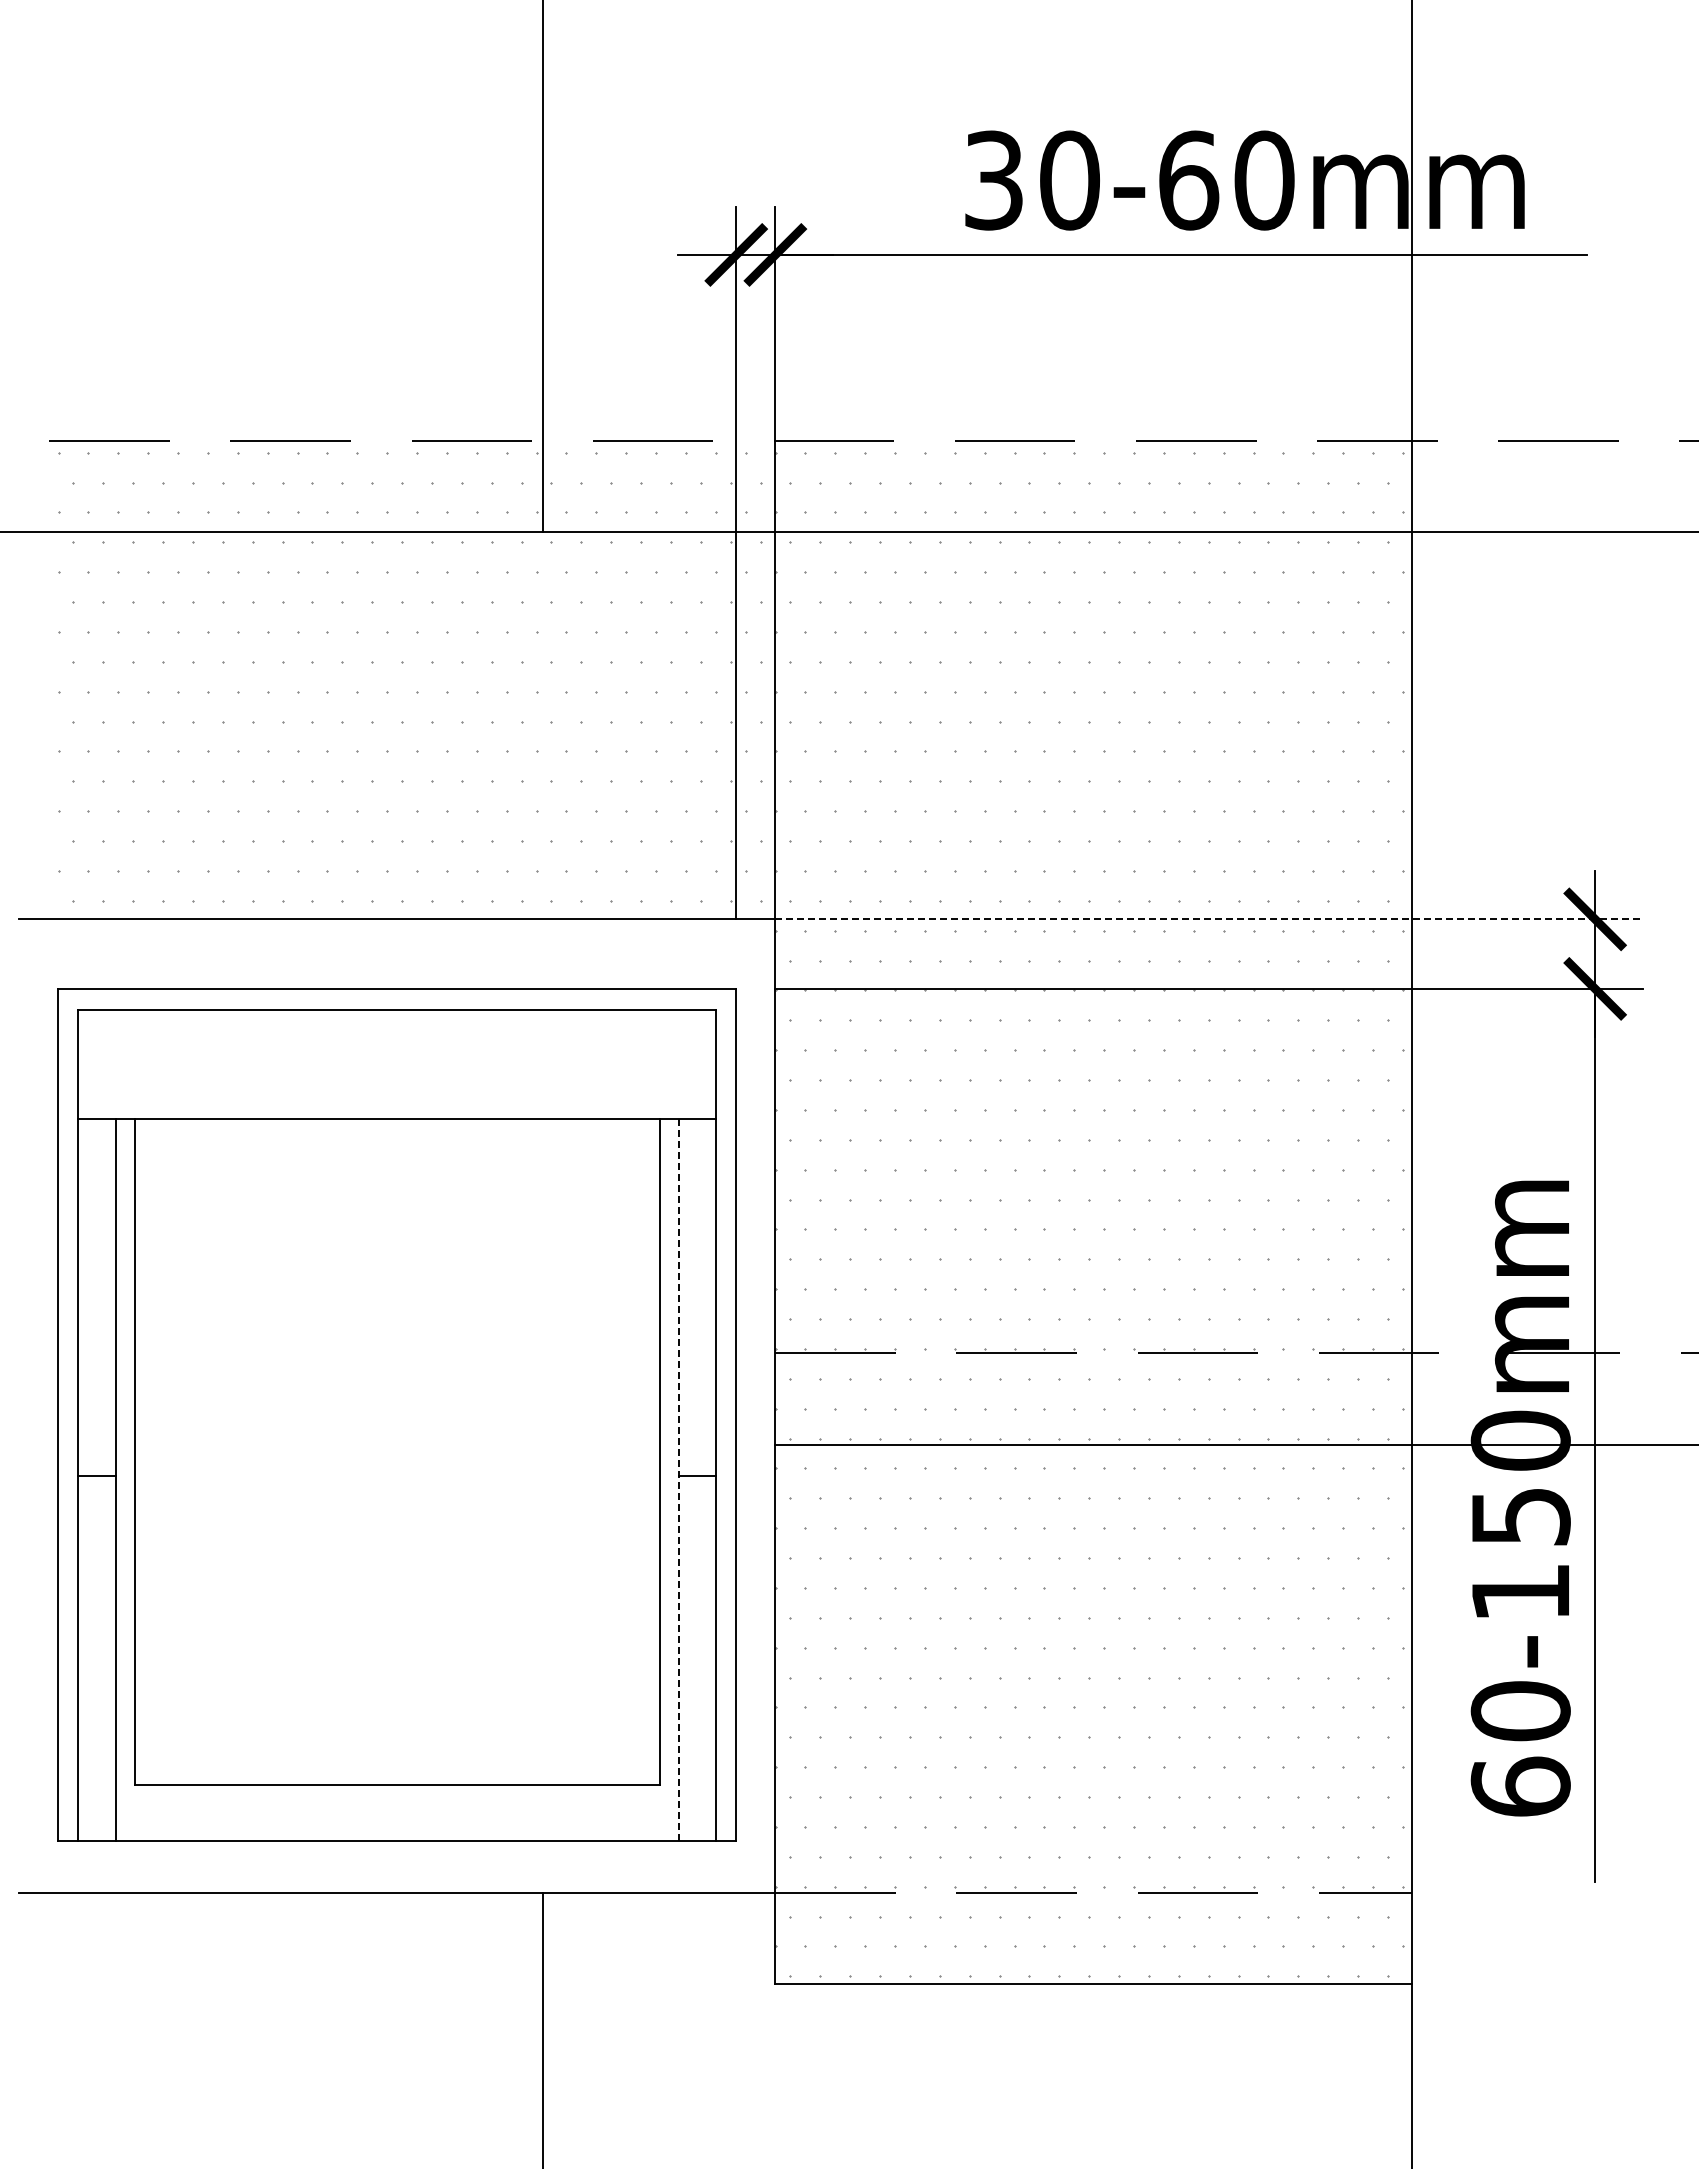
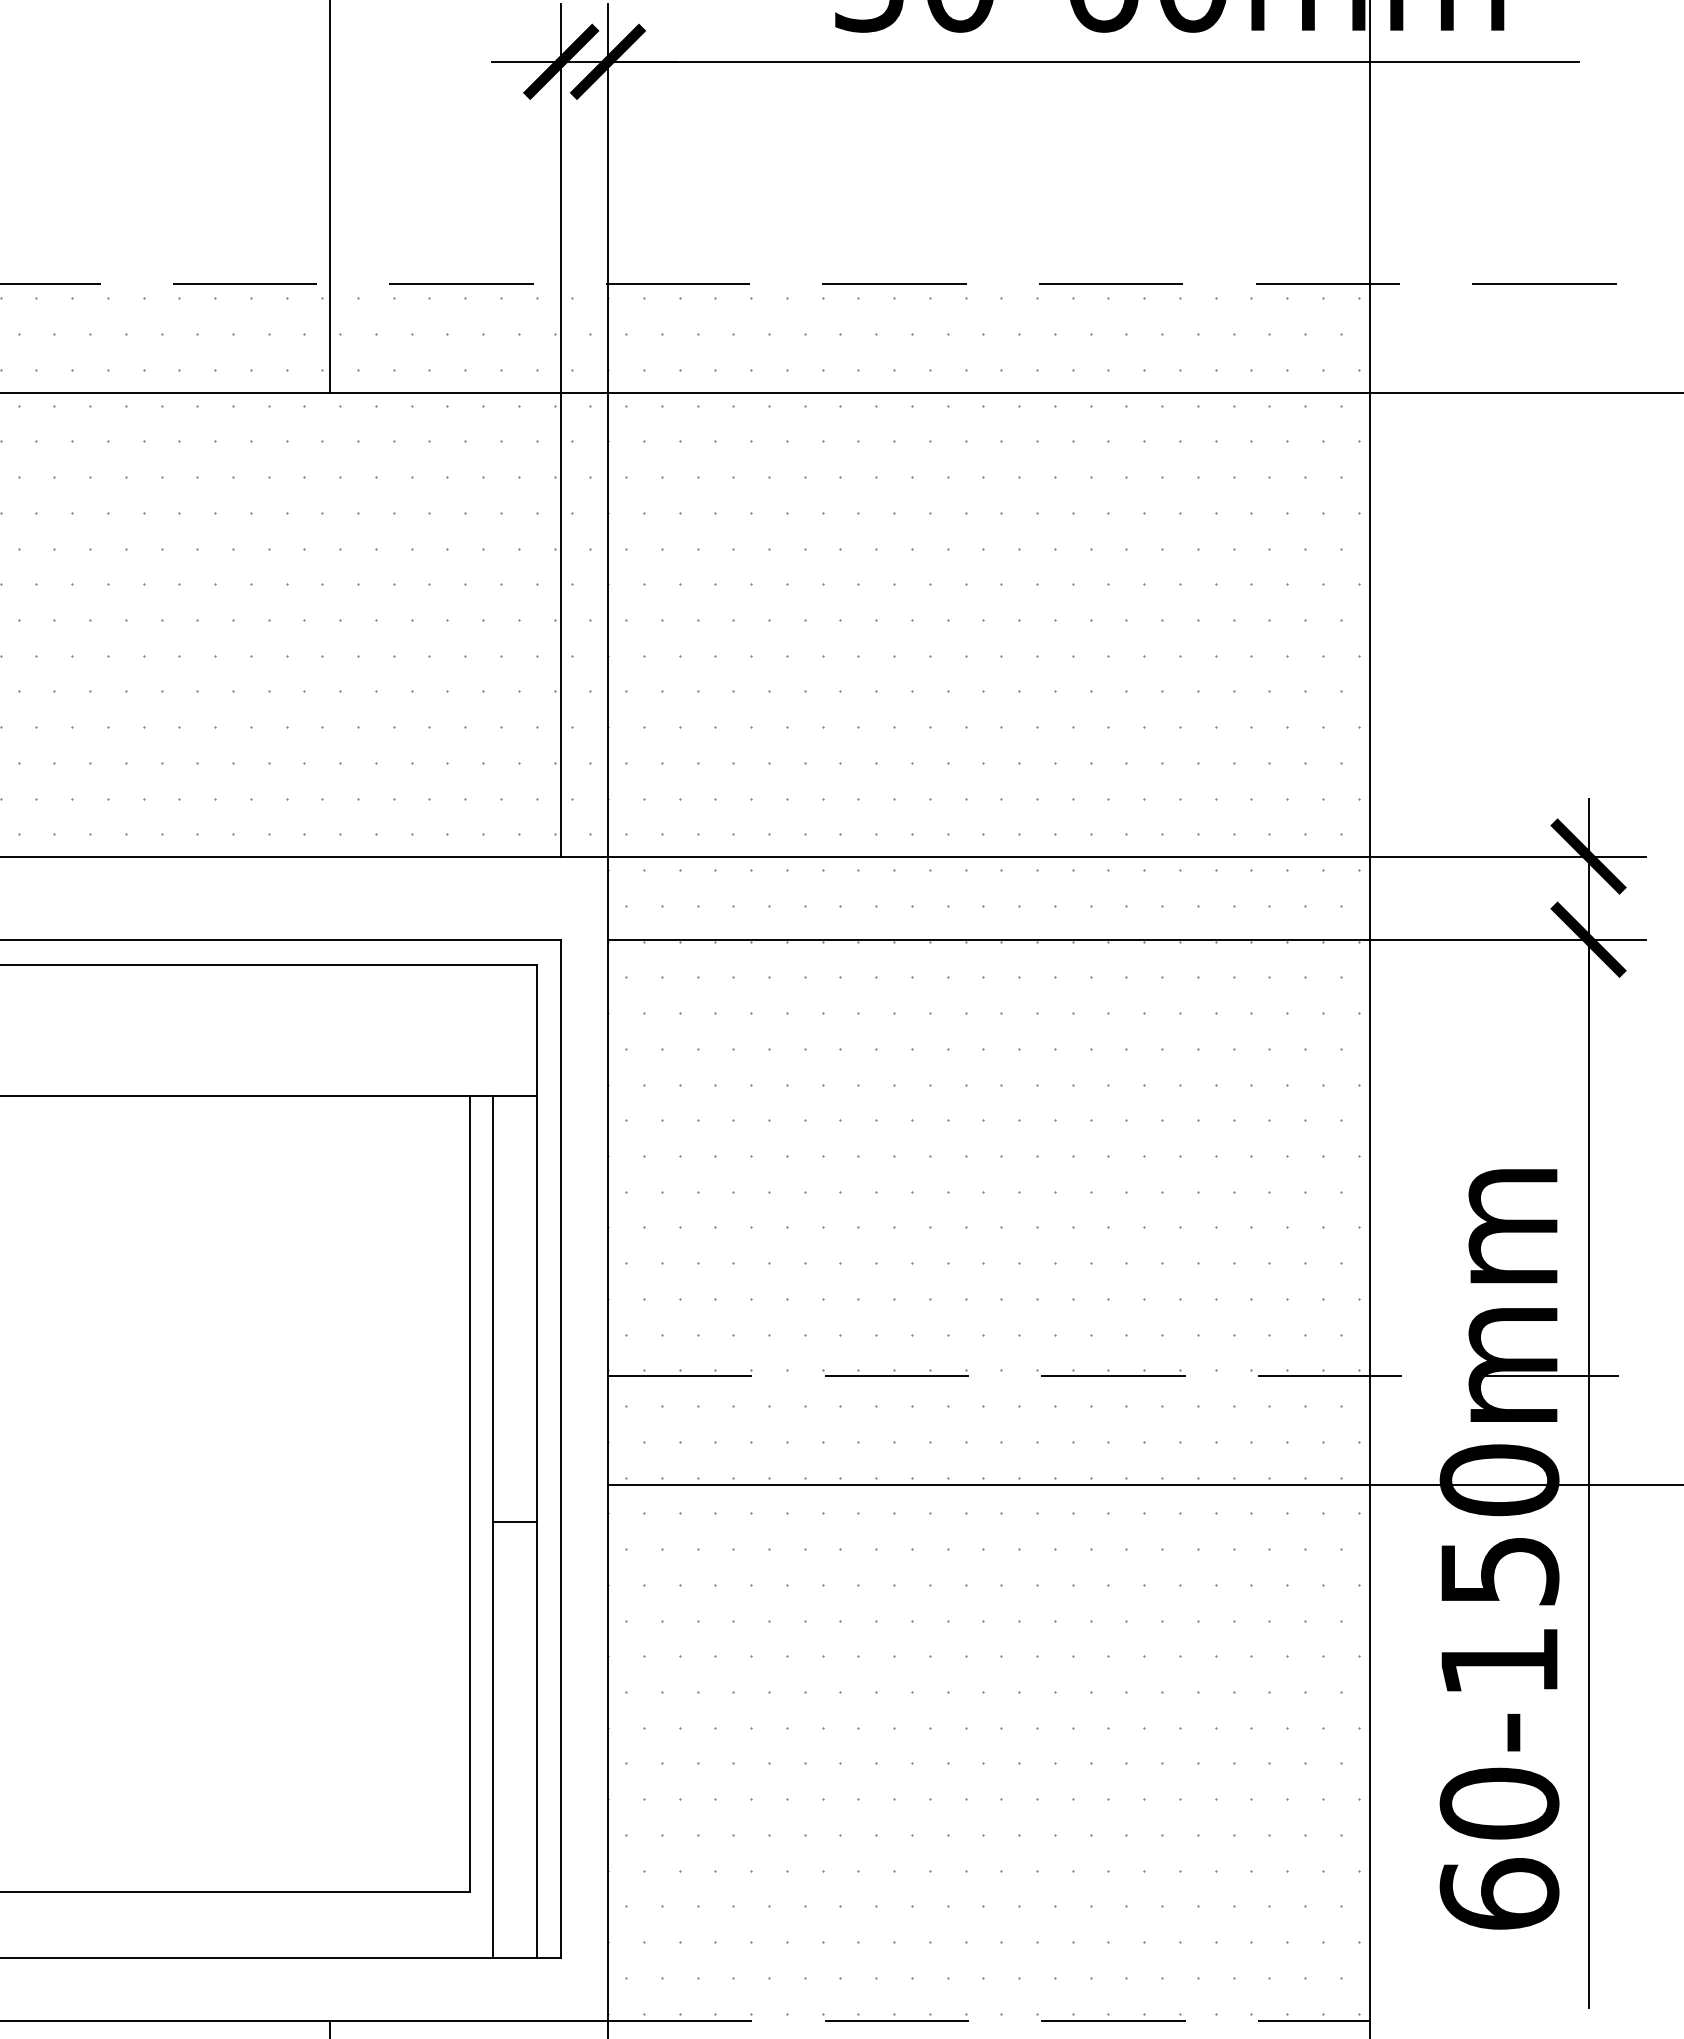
line: (1209, 919) -> (1127, 856), dashed -> solid
line: (678, 1479) -> (492, 1526), dashed -> solid

